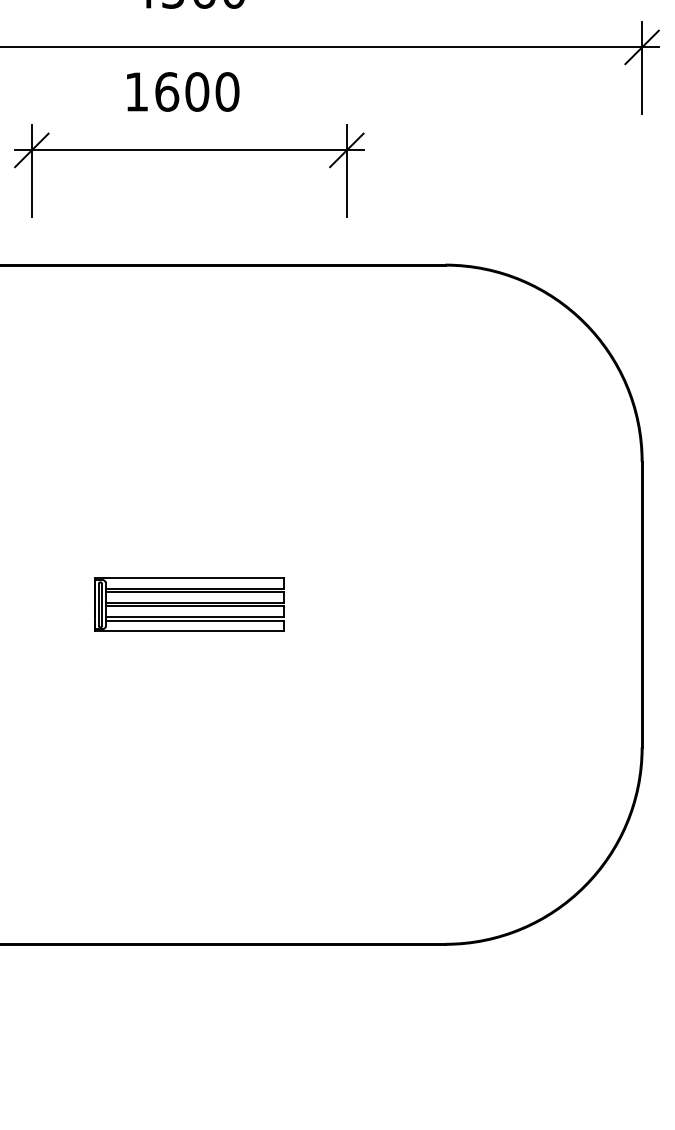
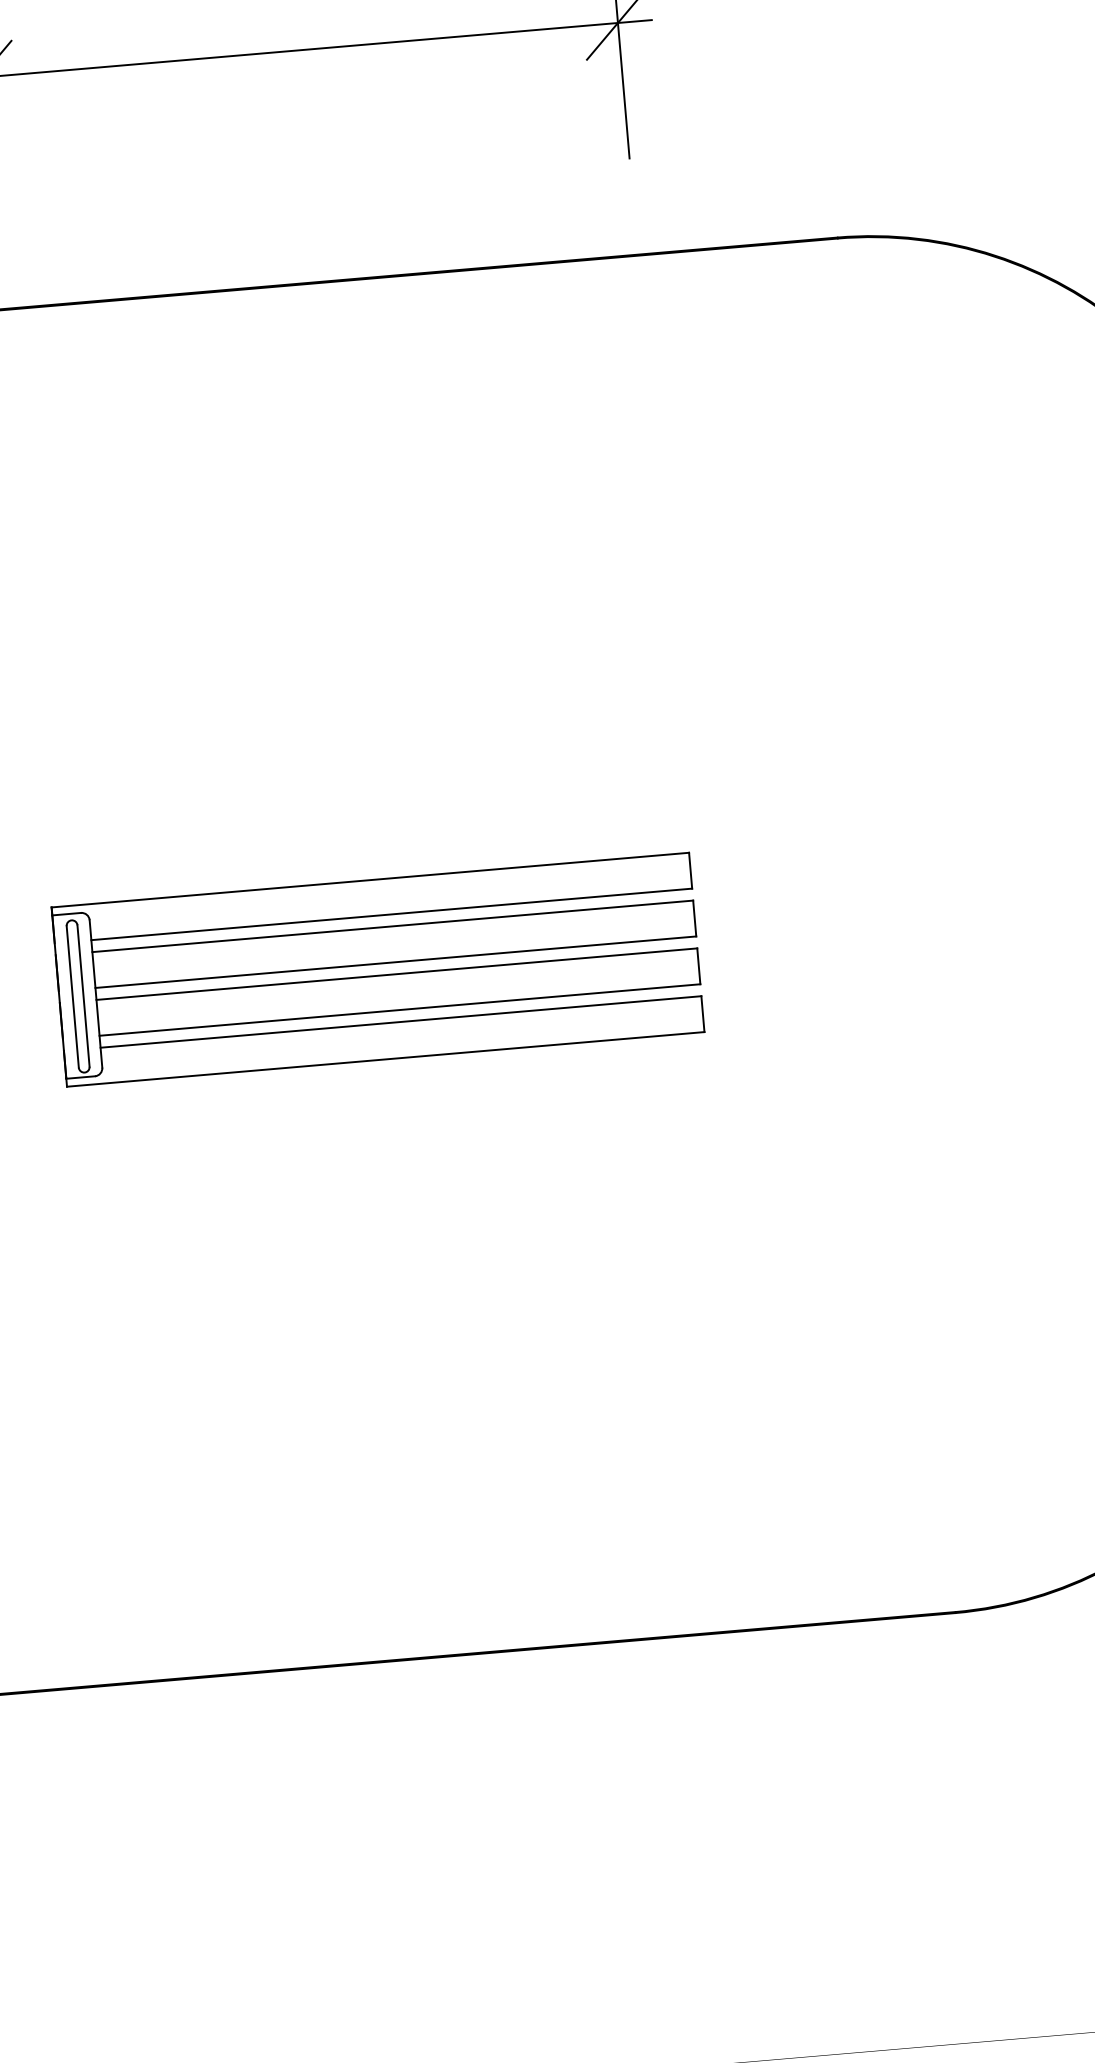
part: (189, 604) -> (378, 969), size x1.67

